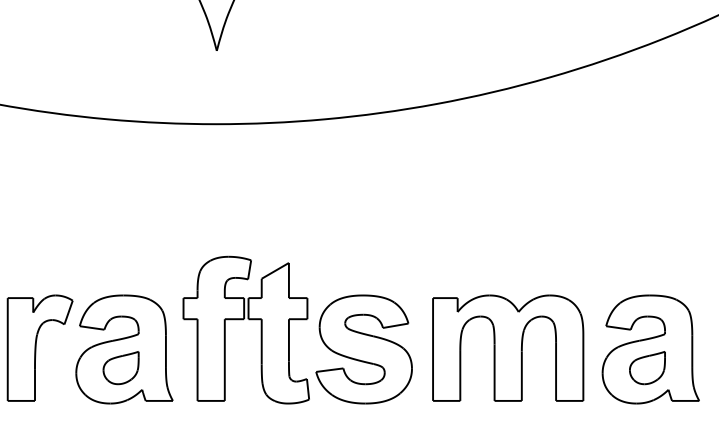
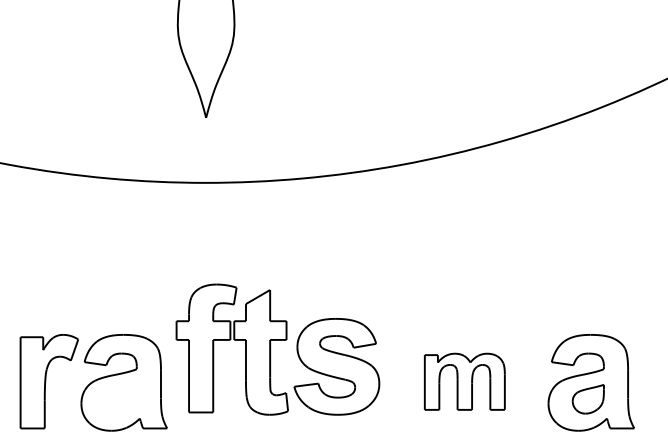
part: (297, 329) -> (277, 349), moved
part: (507, 348) -> (464, 381), size x0.6
part: (120, 368) -> (120, 399), removed

